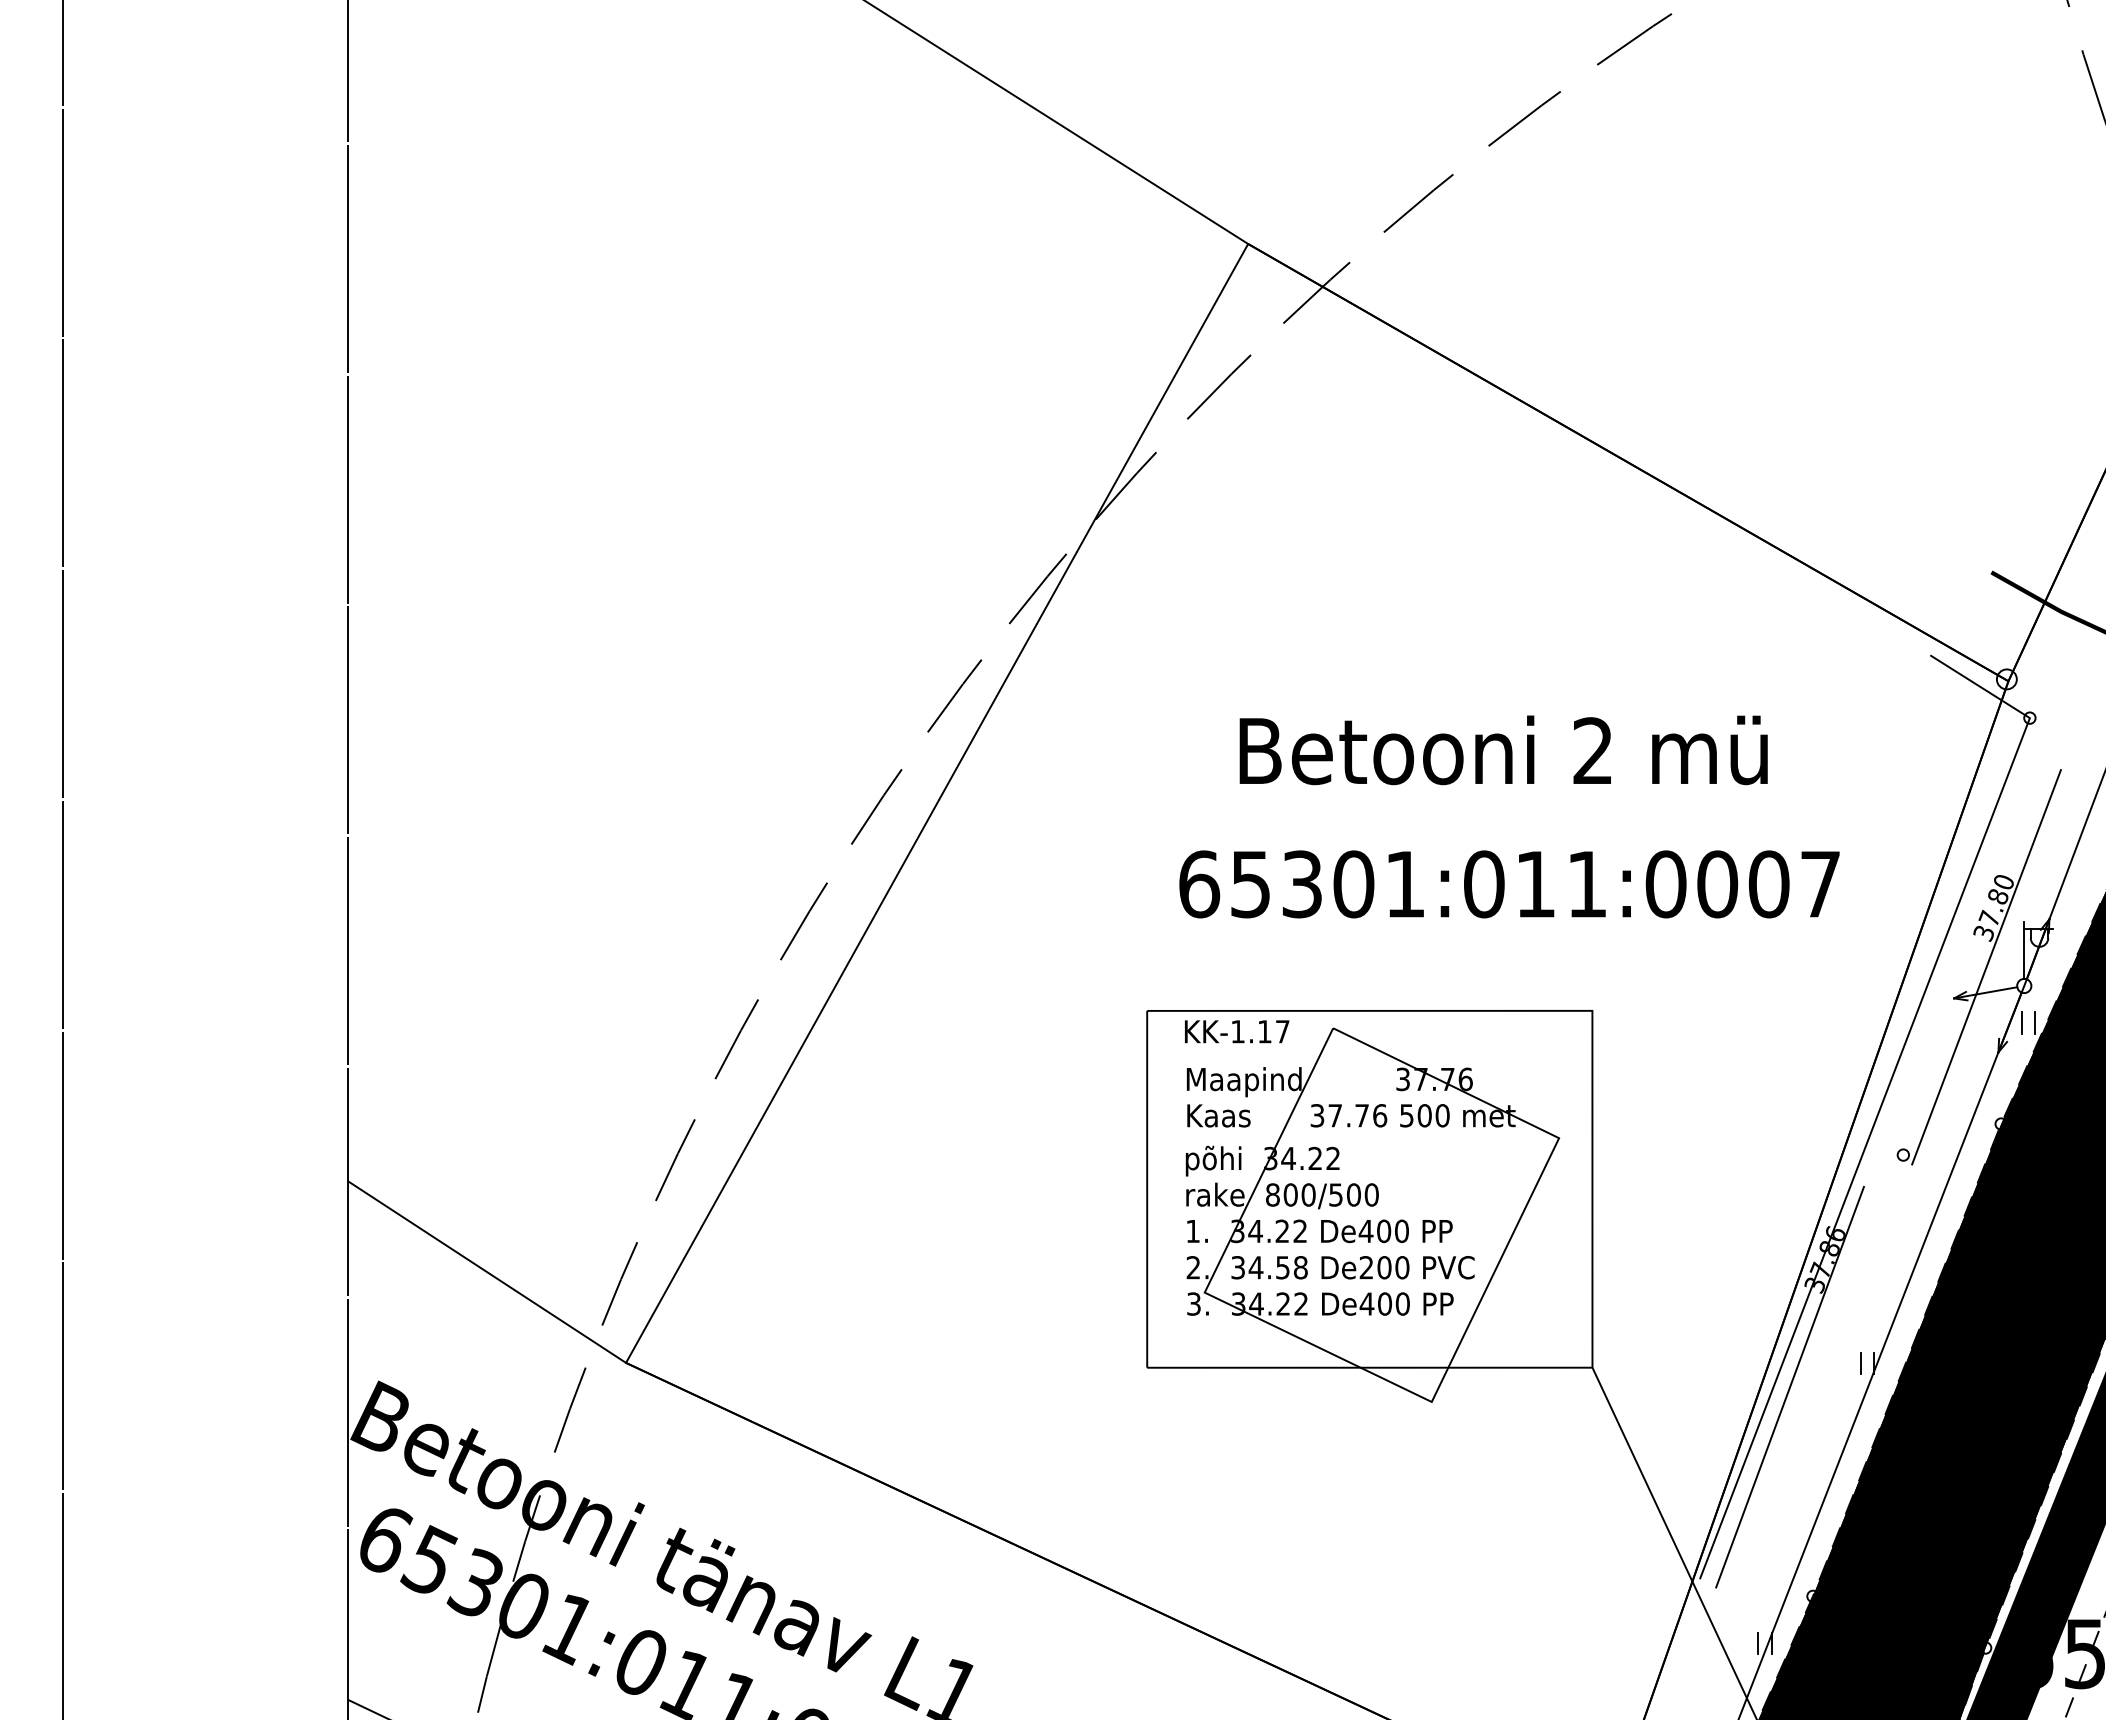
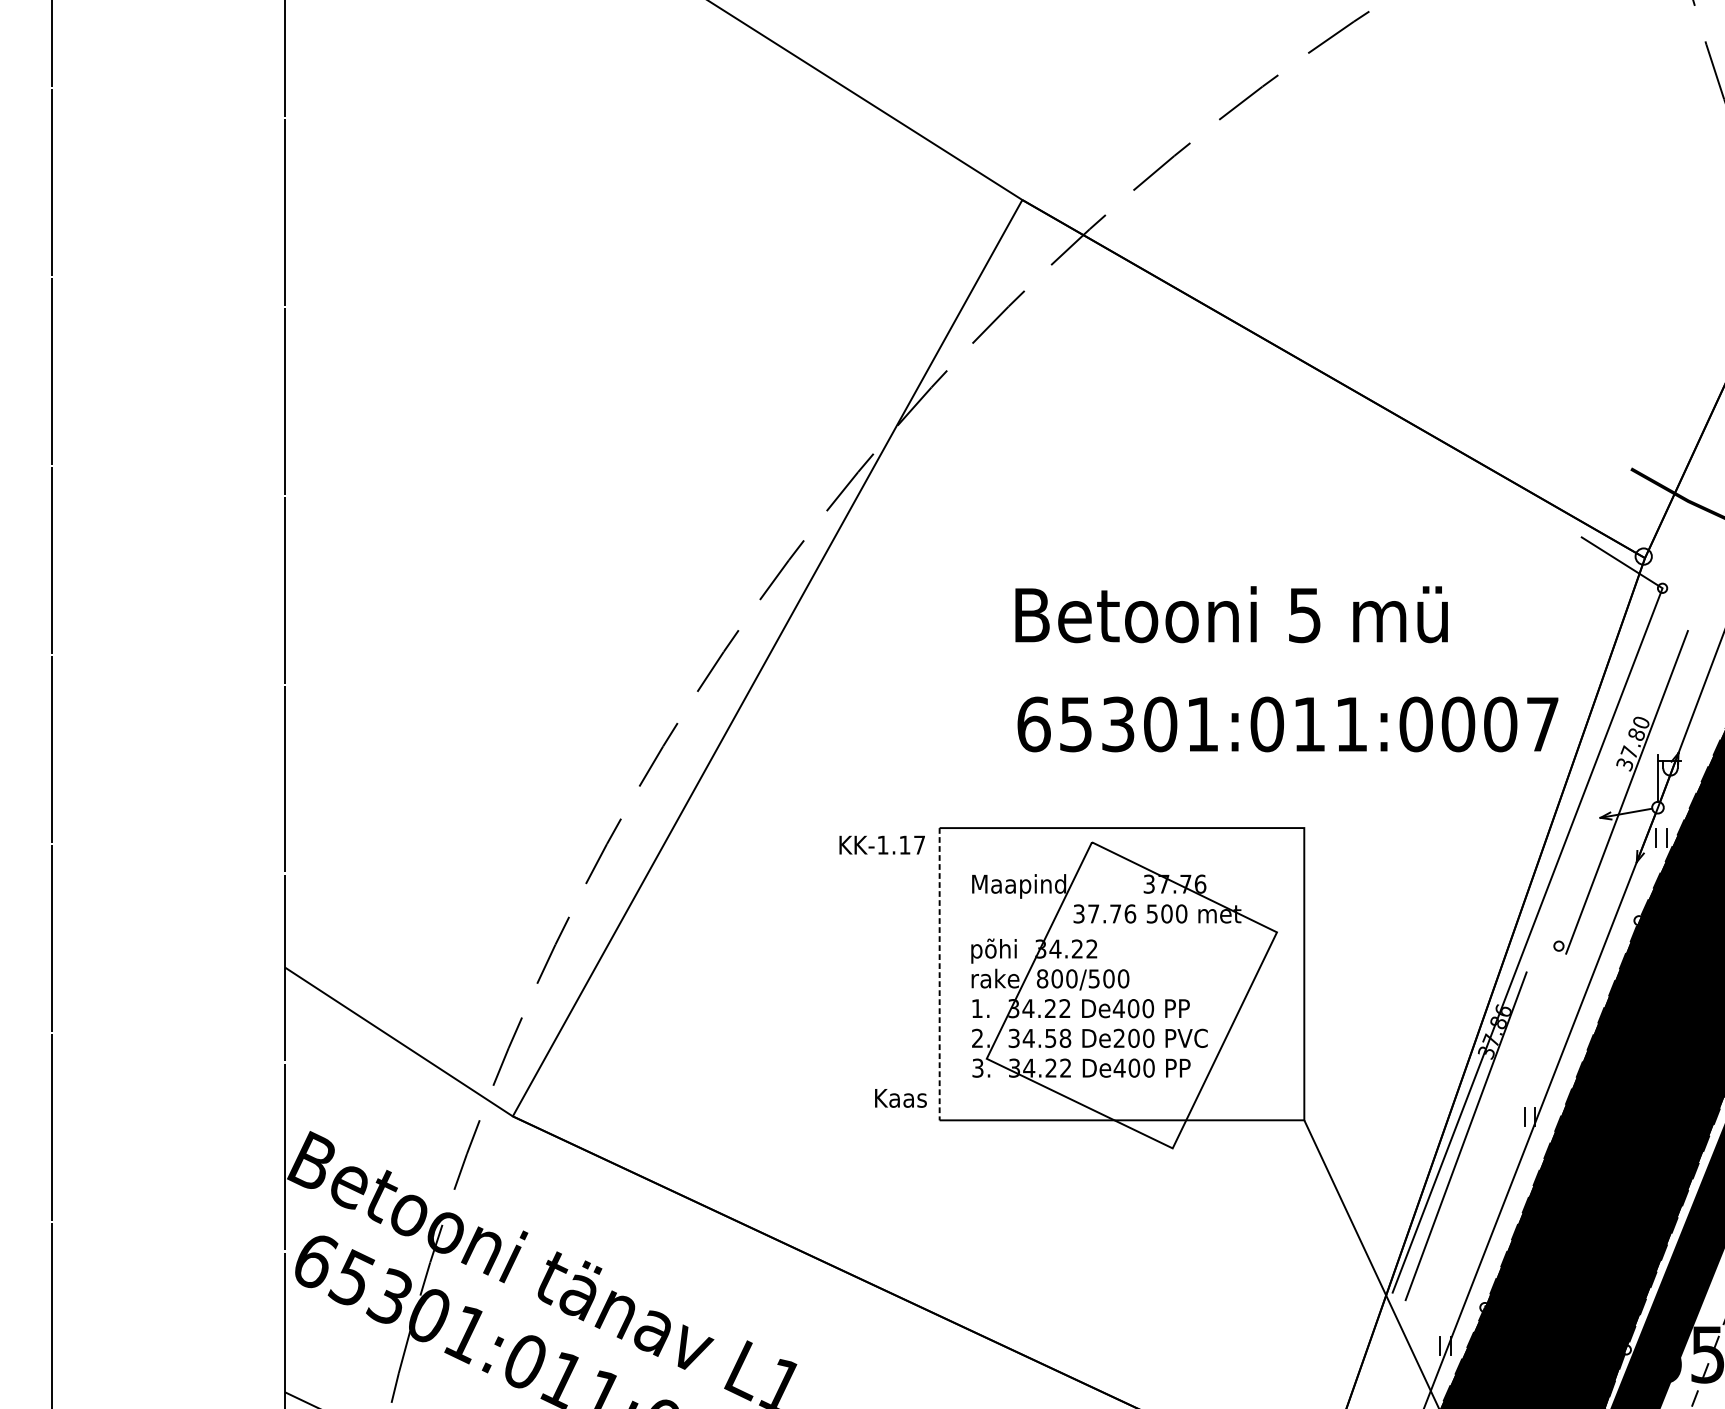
text: (1592, 751) -> (1304, 615), 2 -> 5
text: (1509, 884) -> (1287, 724), moved
text: (1237, 1031) -> (882, 844), moved
text: (1218, 1115) -> (900, 1098), moved
line: (1147, 1189) -> (939, 974), solid -> dashed

